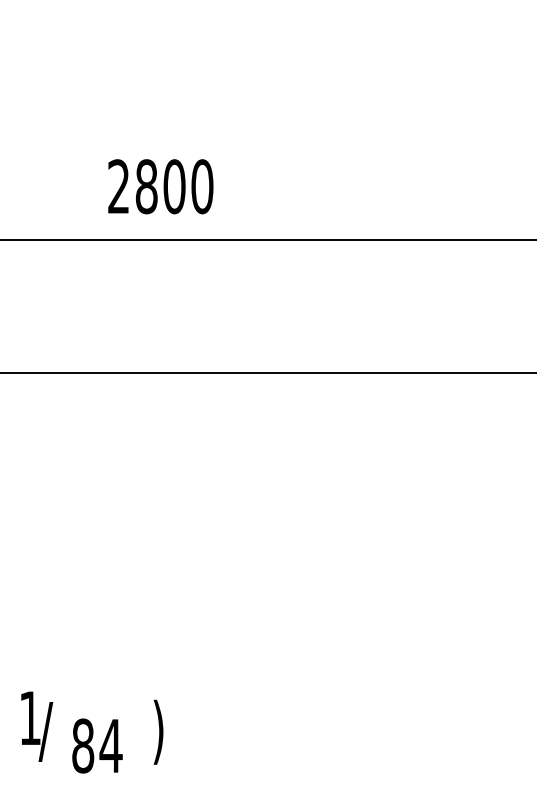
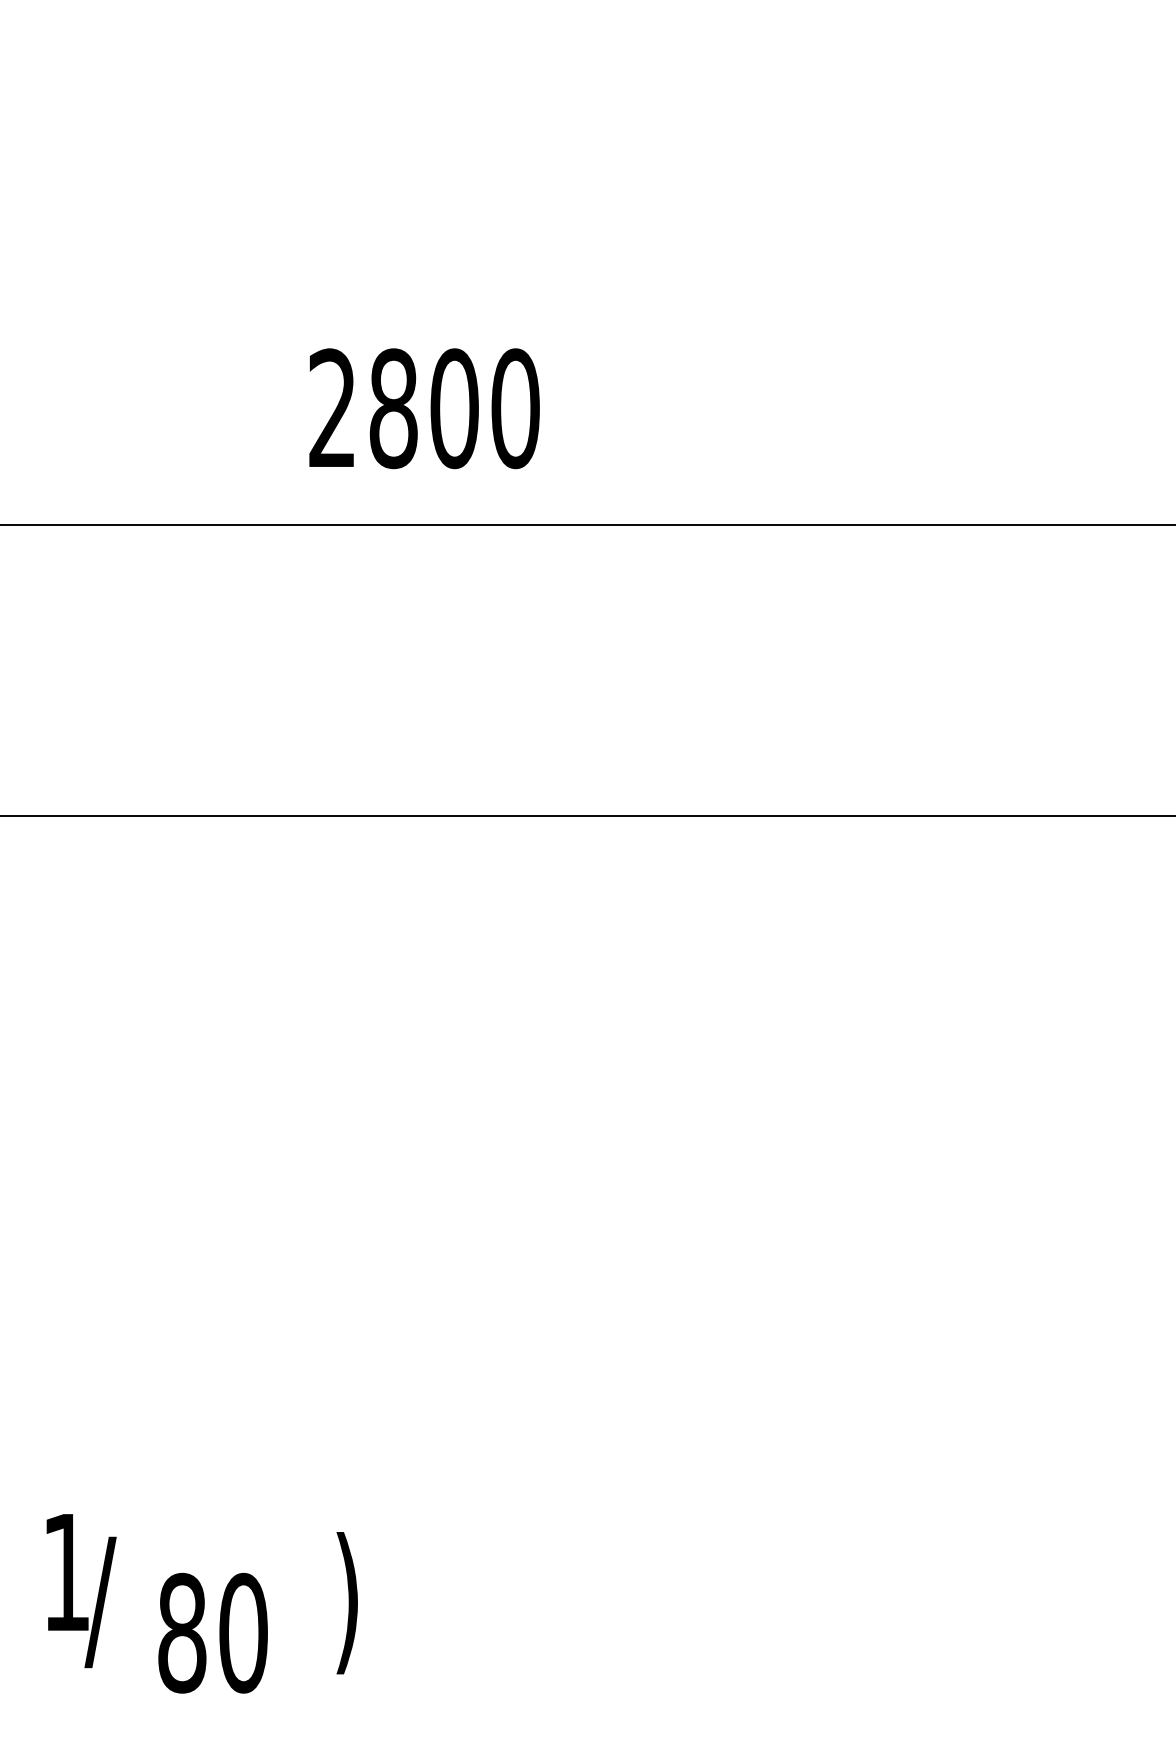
text: (160, 186) -> (423, 408), moved
text: (110, 745) -> (242, 1632), 84 -> 80

